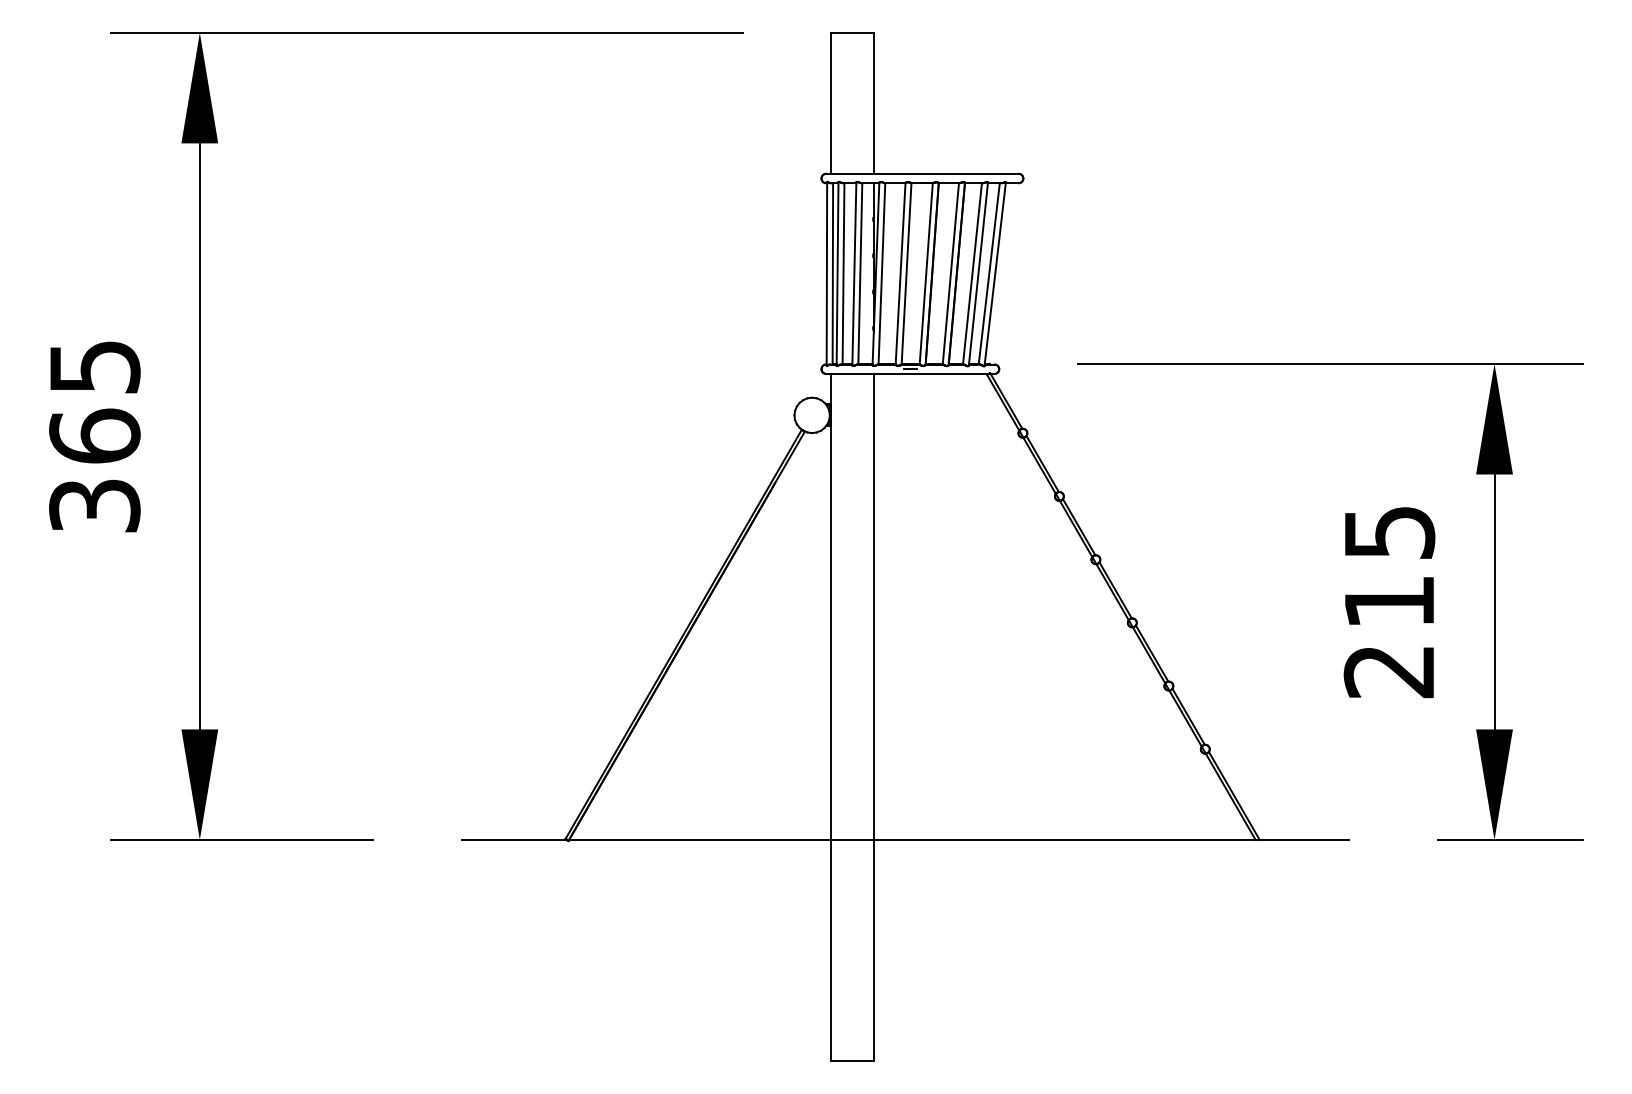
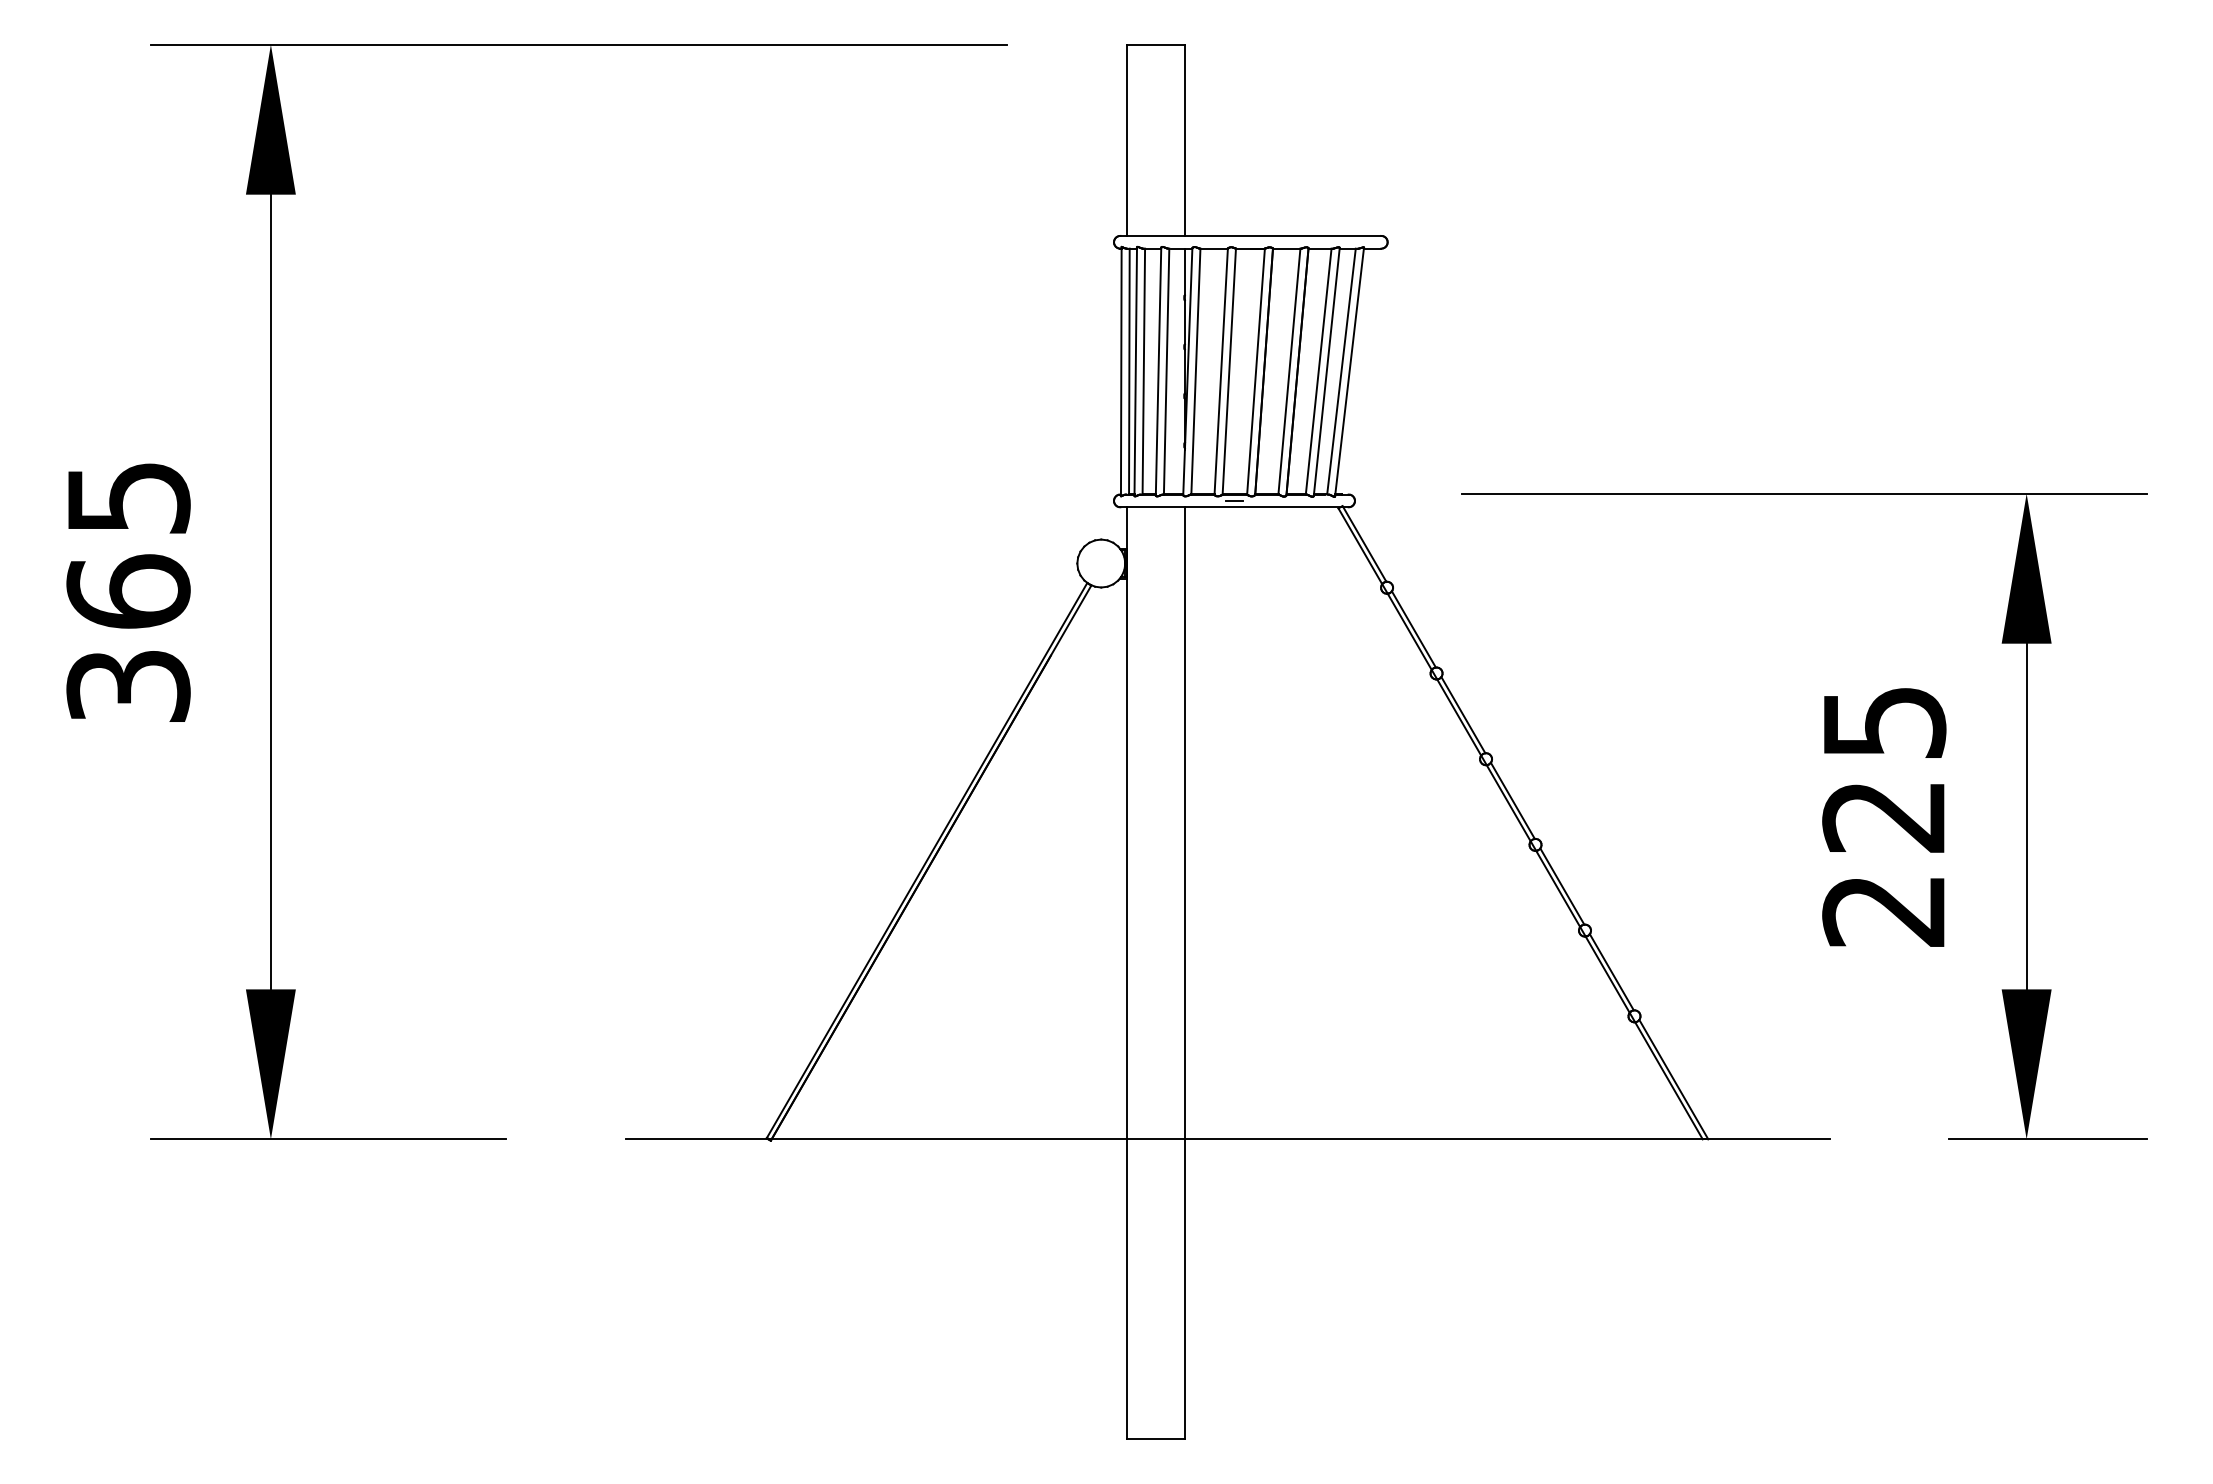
text: (1388, 602) -> (1883, 817), 215 -> 225

